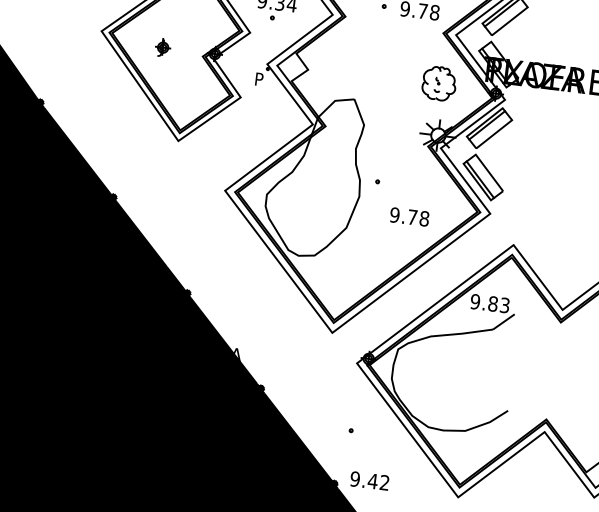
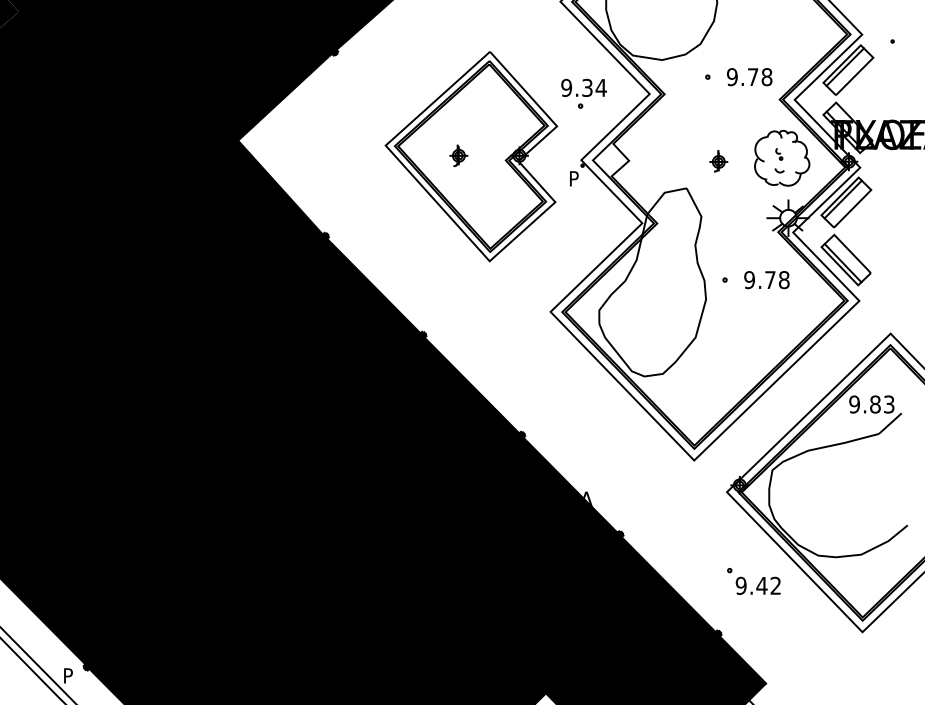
part: (384, 79) -> (718, 161), added
part: (439, 83) -> (782, 157), size x1.43
text: (409, 217) -> (766, 280), moved
text: (369, 480) -> (757, 585), moved

